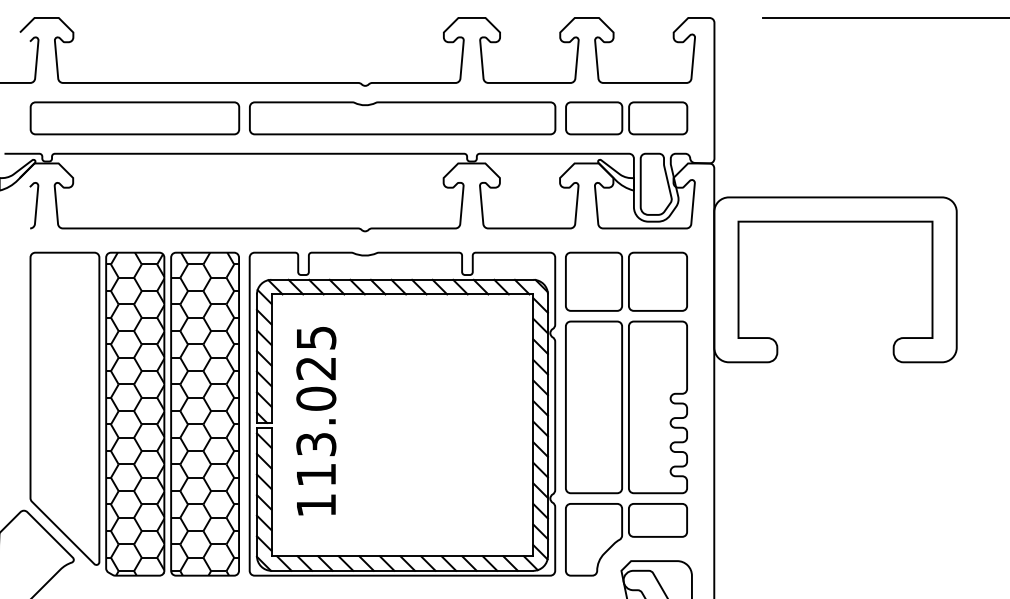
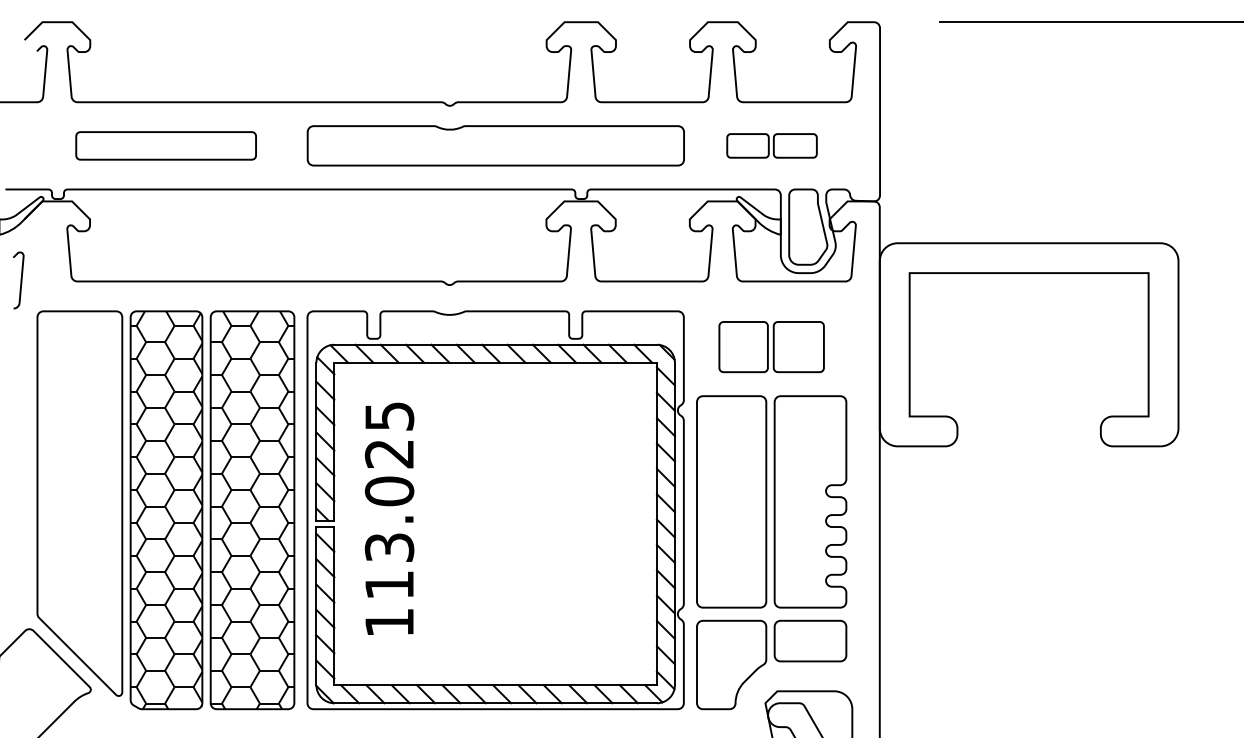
part: (134, 118) -> (165, 146), size x0.7
part: (626, 118) -> (771, 146), size x0.6
curve: (35, 205) -> (20, 280), moved
part: (626, 281) -> (771, 346), size x0.7

